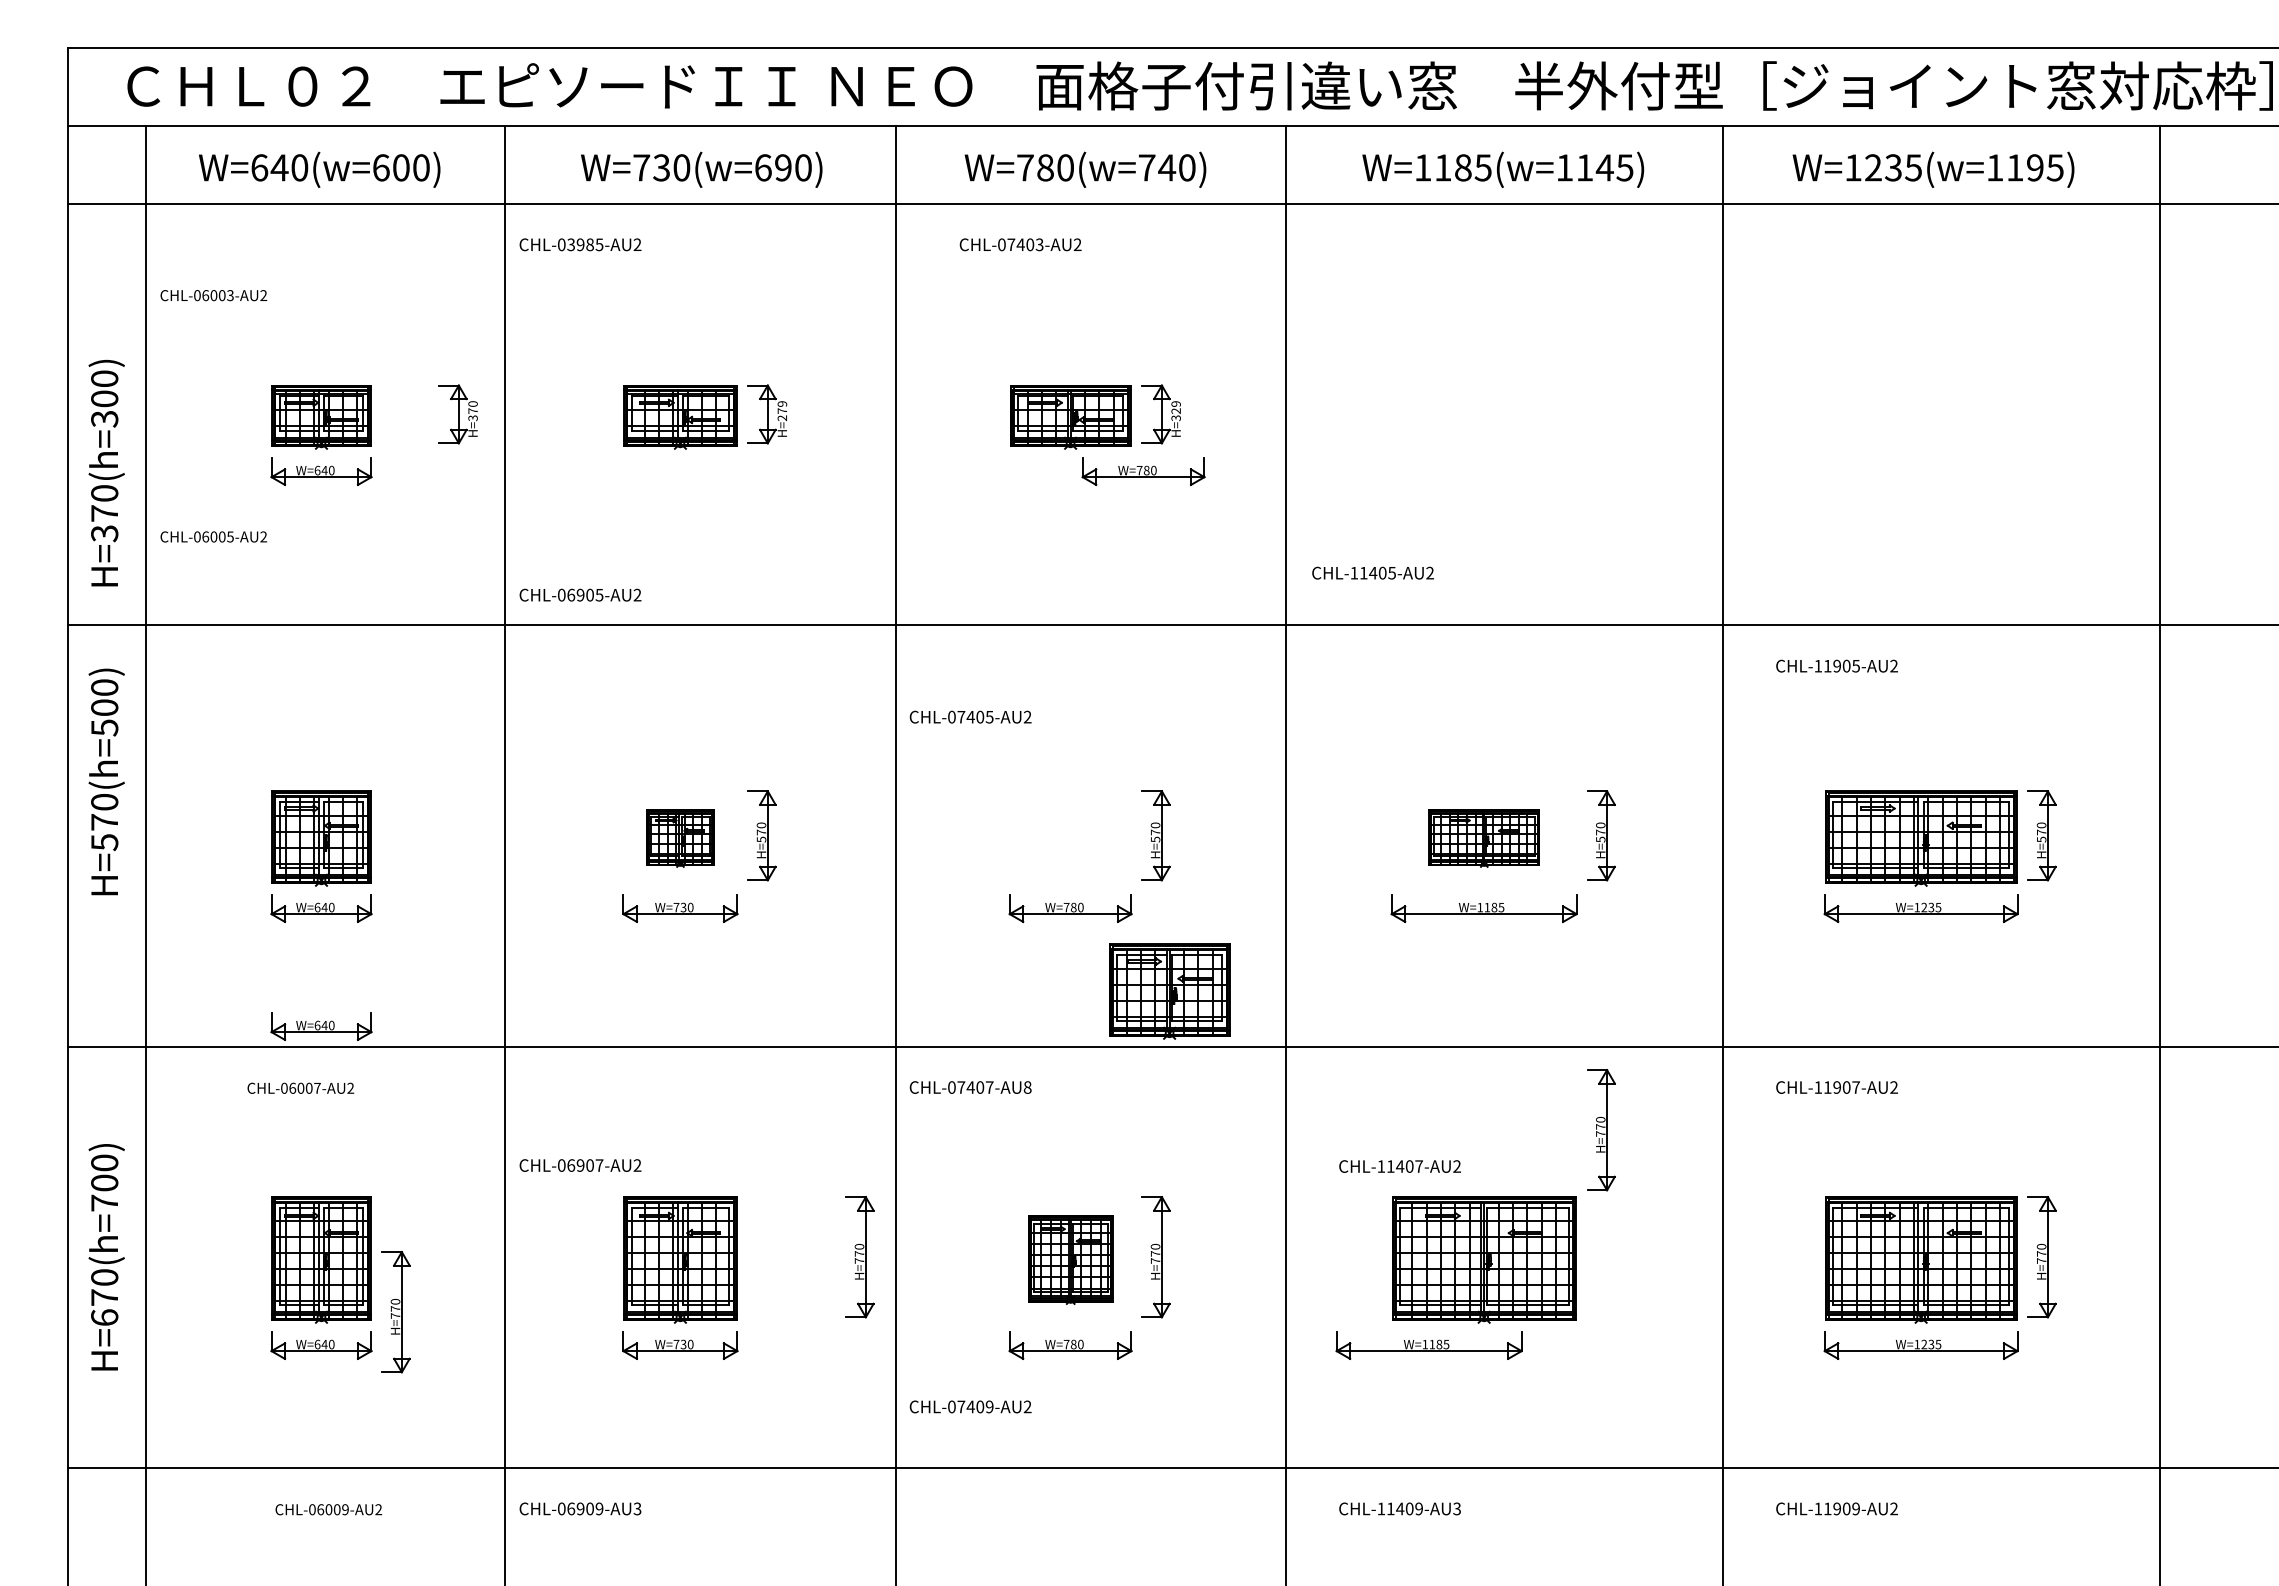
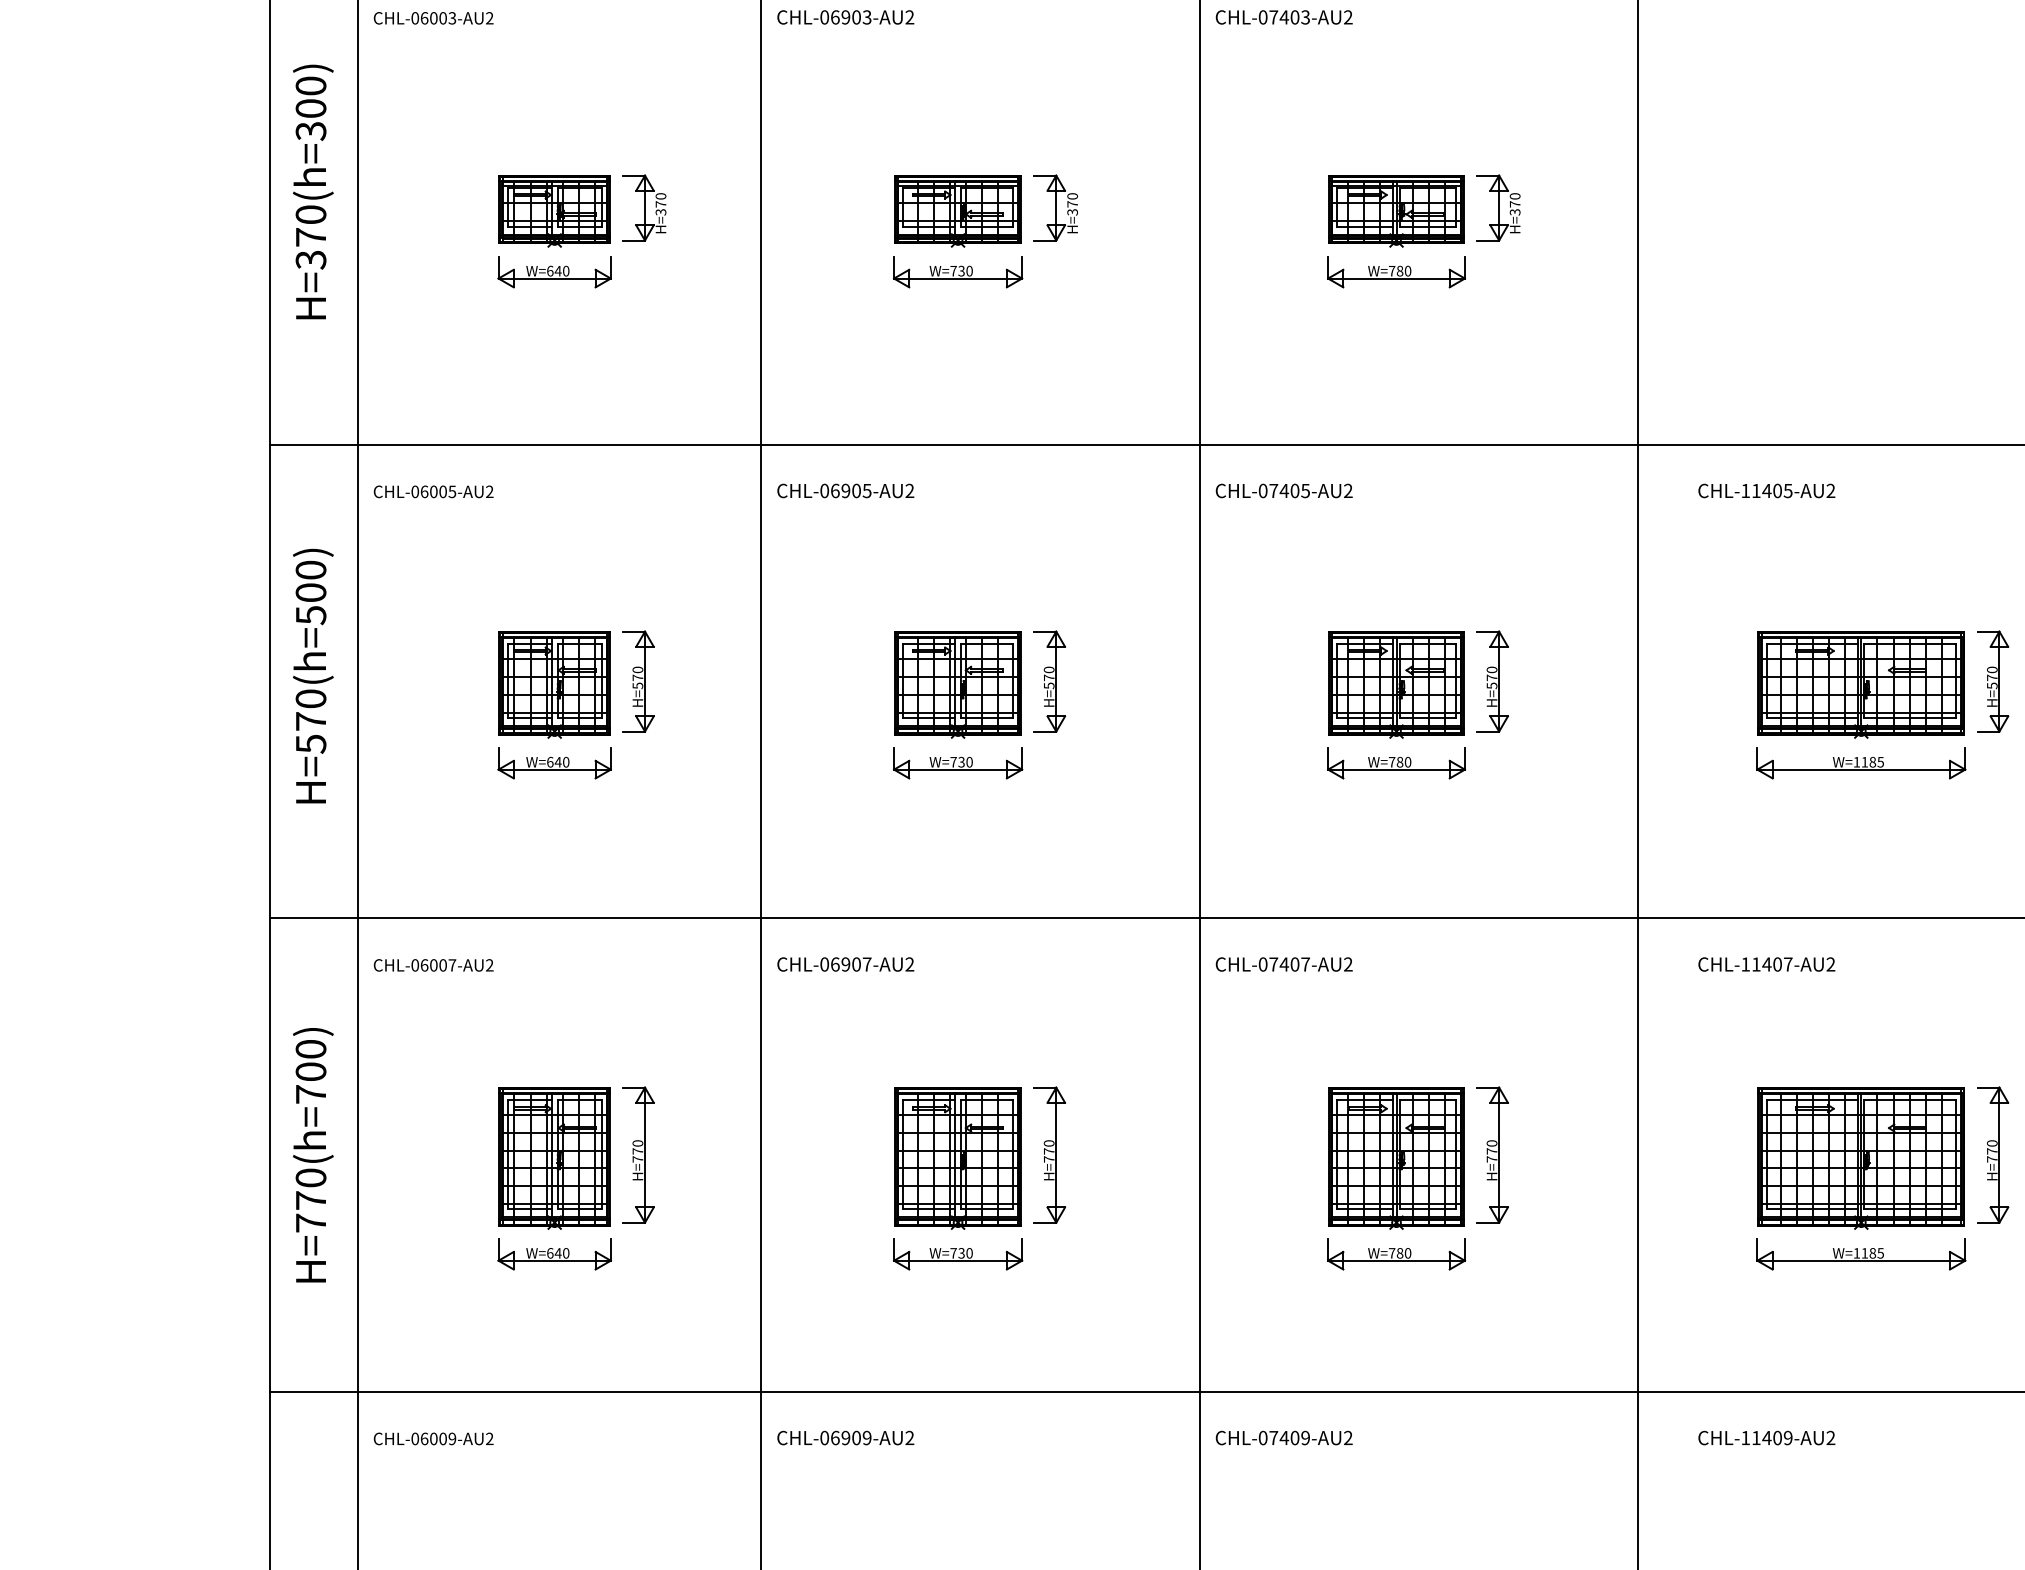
text: (585, 244) -> (851, 17), CHL-03985-AU2 -> CHL-06903-AU2
text: (1020, 244) -> (1284, 17), moved
text: (213, 295) -> (433, 18), moved
text: (1175, 407) -> (1514, 200), H=329 -> H=370
text: (782, 411) -> (1072, 204), H=279 -> H=370
part: (457, 414) -> (643, 208), moved
part: (680, 471) -> (958, 272), added
part: (1143, 471) -> (1396, 272), moved
text: (106, 473) -> (313, 192), moved
text: (213, 536) -> (433, 491), moved
text: (1372, 572) -> (1766, 490), moved
text: (580, 594) -> (845, 490), moved
text: (970, 716) -> (1284, 490), moved
text: (106, 781) -> (313, 675), moved
part: (395, 835) -> (637, 681), added
part: (680, 838) -> (958, 684), size x1.67
part: (1484, 838) -> (1861, 684), size x1.67
part: (1169, 991) -> (1396, 684), moved
part: (321, 1026) -> (554, 895), removed
text: (300, 1087) -> (433, 964), moved
text: (1027, 1087) -> (1348, 964), CHL-07407-AU8 -> CHL-07407-AU2
part: (1601, 1130) -> (1993, 1155), moved
text: (580, 1165) -> (845, 964), moved
text: (1399, 1166) -> (1766, 964), moved
part: (859, 1257) -> (1049, 1155), moved
part: (1070, 1259) -> (1396, 1157), size x1.43
part: (395, 1312) -> (637, 1155), moved
text: (104, 1317) -> (310, 1222), H=670(h=700) -> H=770(h=700)
part: (1428, 1345) -> (1860, 1254), moved
text: (970, 1406) -> (1284, 1437), moved
text: (328, 1509) -> (433, 1438), moved
text: (637, 1509) -> (909, 1438), CHL-06909-AU3 -> CHL-06909-AU2
text: (1456, 1509) -> (1830, 1438), CHL-11409-AU3 -> CHL-11409-AU2

